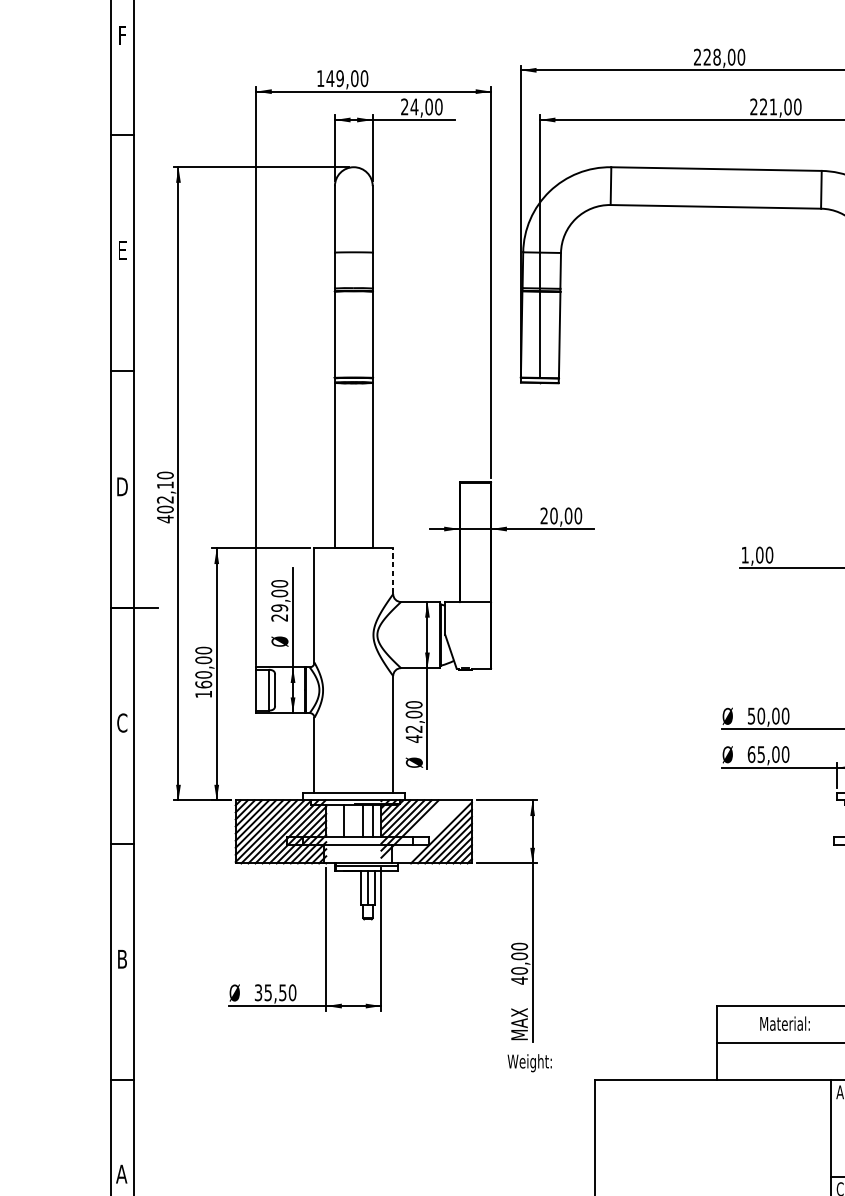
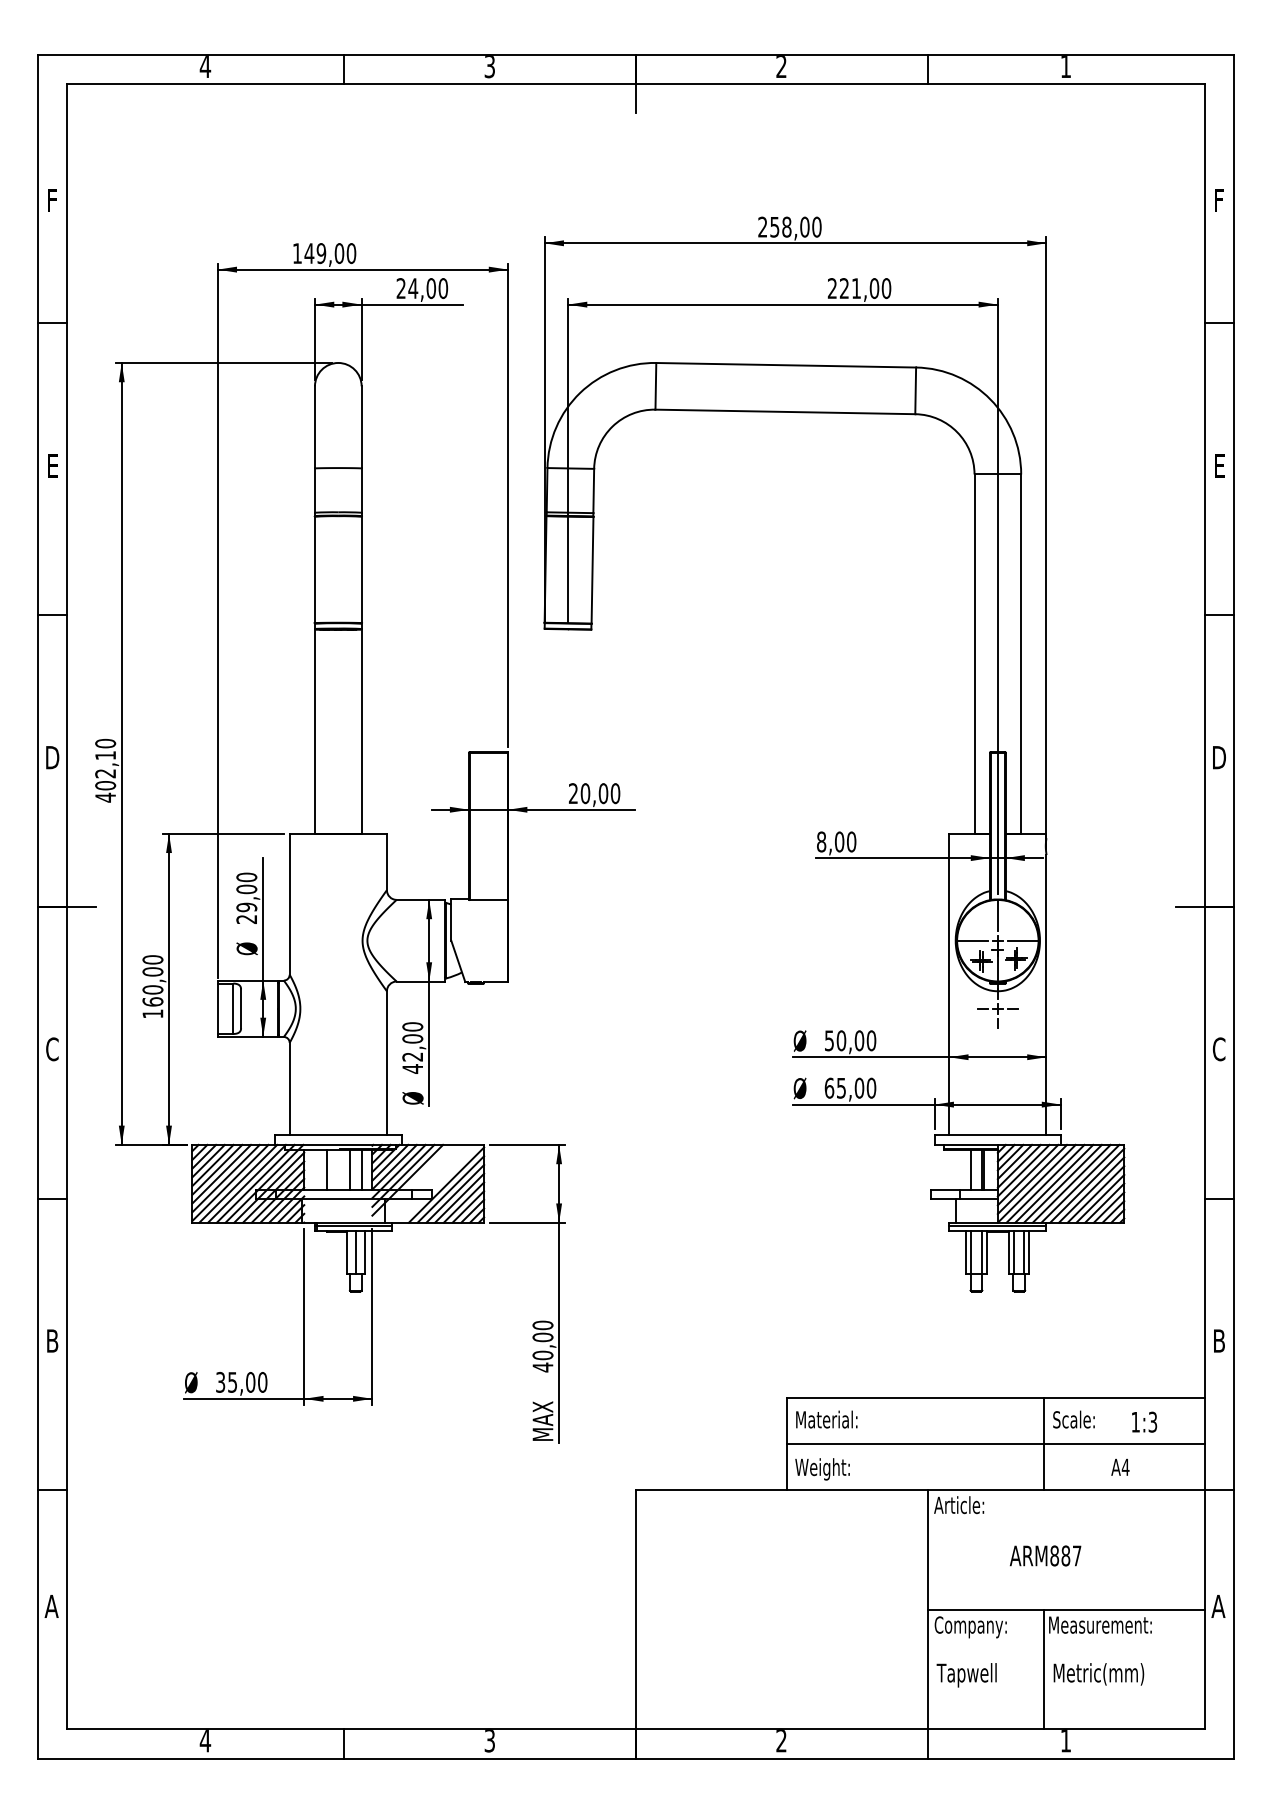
text: (707, 56) -> (774, 226), 228,00 -> 258,00
text: (745, 554) -> (821, 841), 1,00 -> 8,00
line: (392, 570) -> (386, 861), dashed -> solid
text: (282, 992) -> (250, 1382), 35,50 -> 35,00
text: (784, 1023) -> (826, 1419), moved
text: (529, 1063) -> (822, 1469), moved

